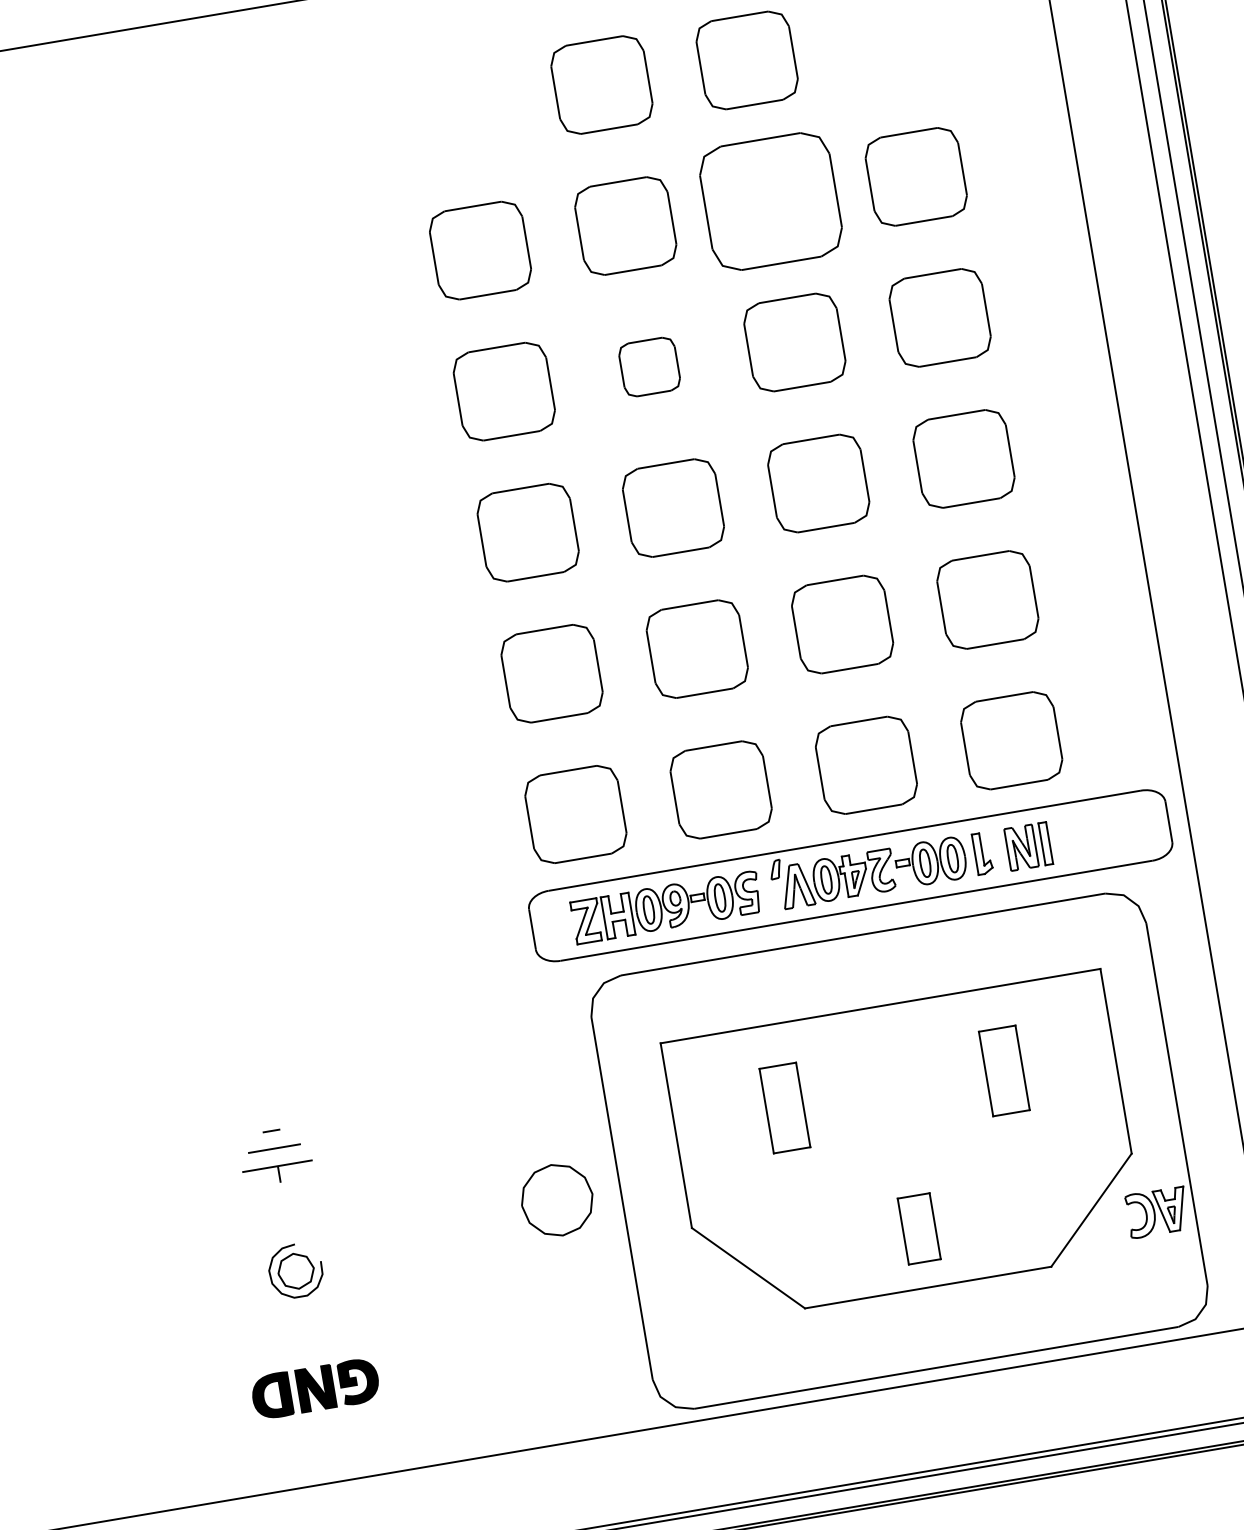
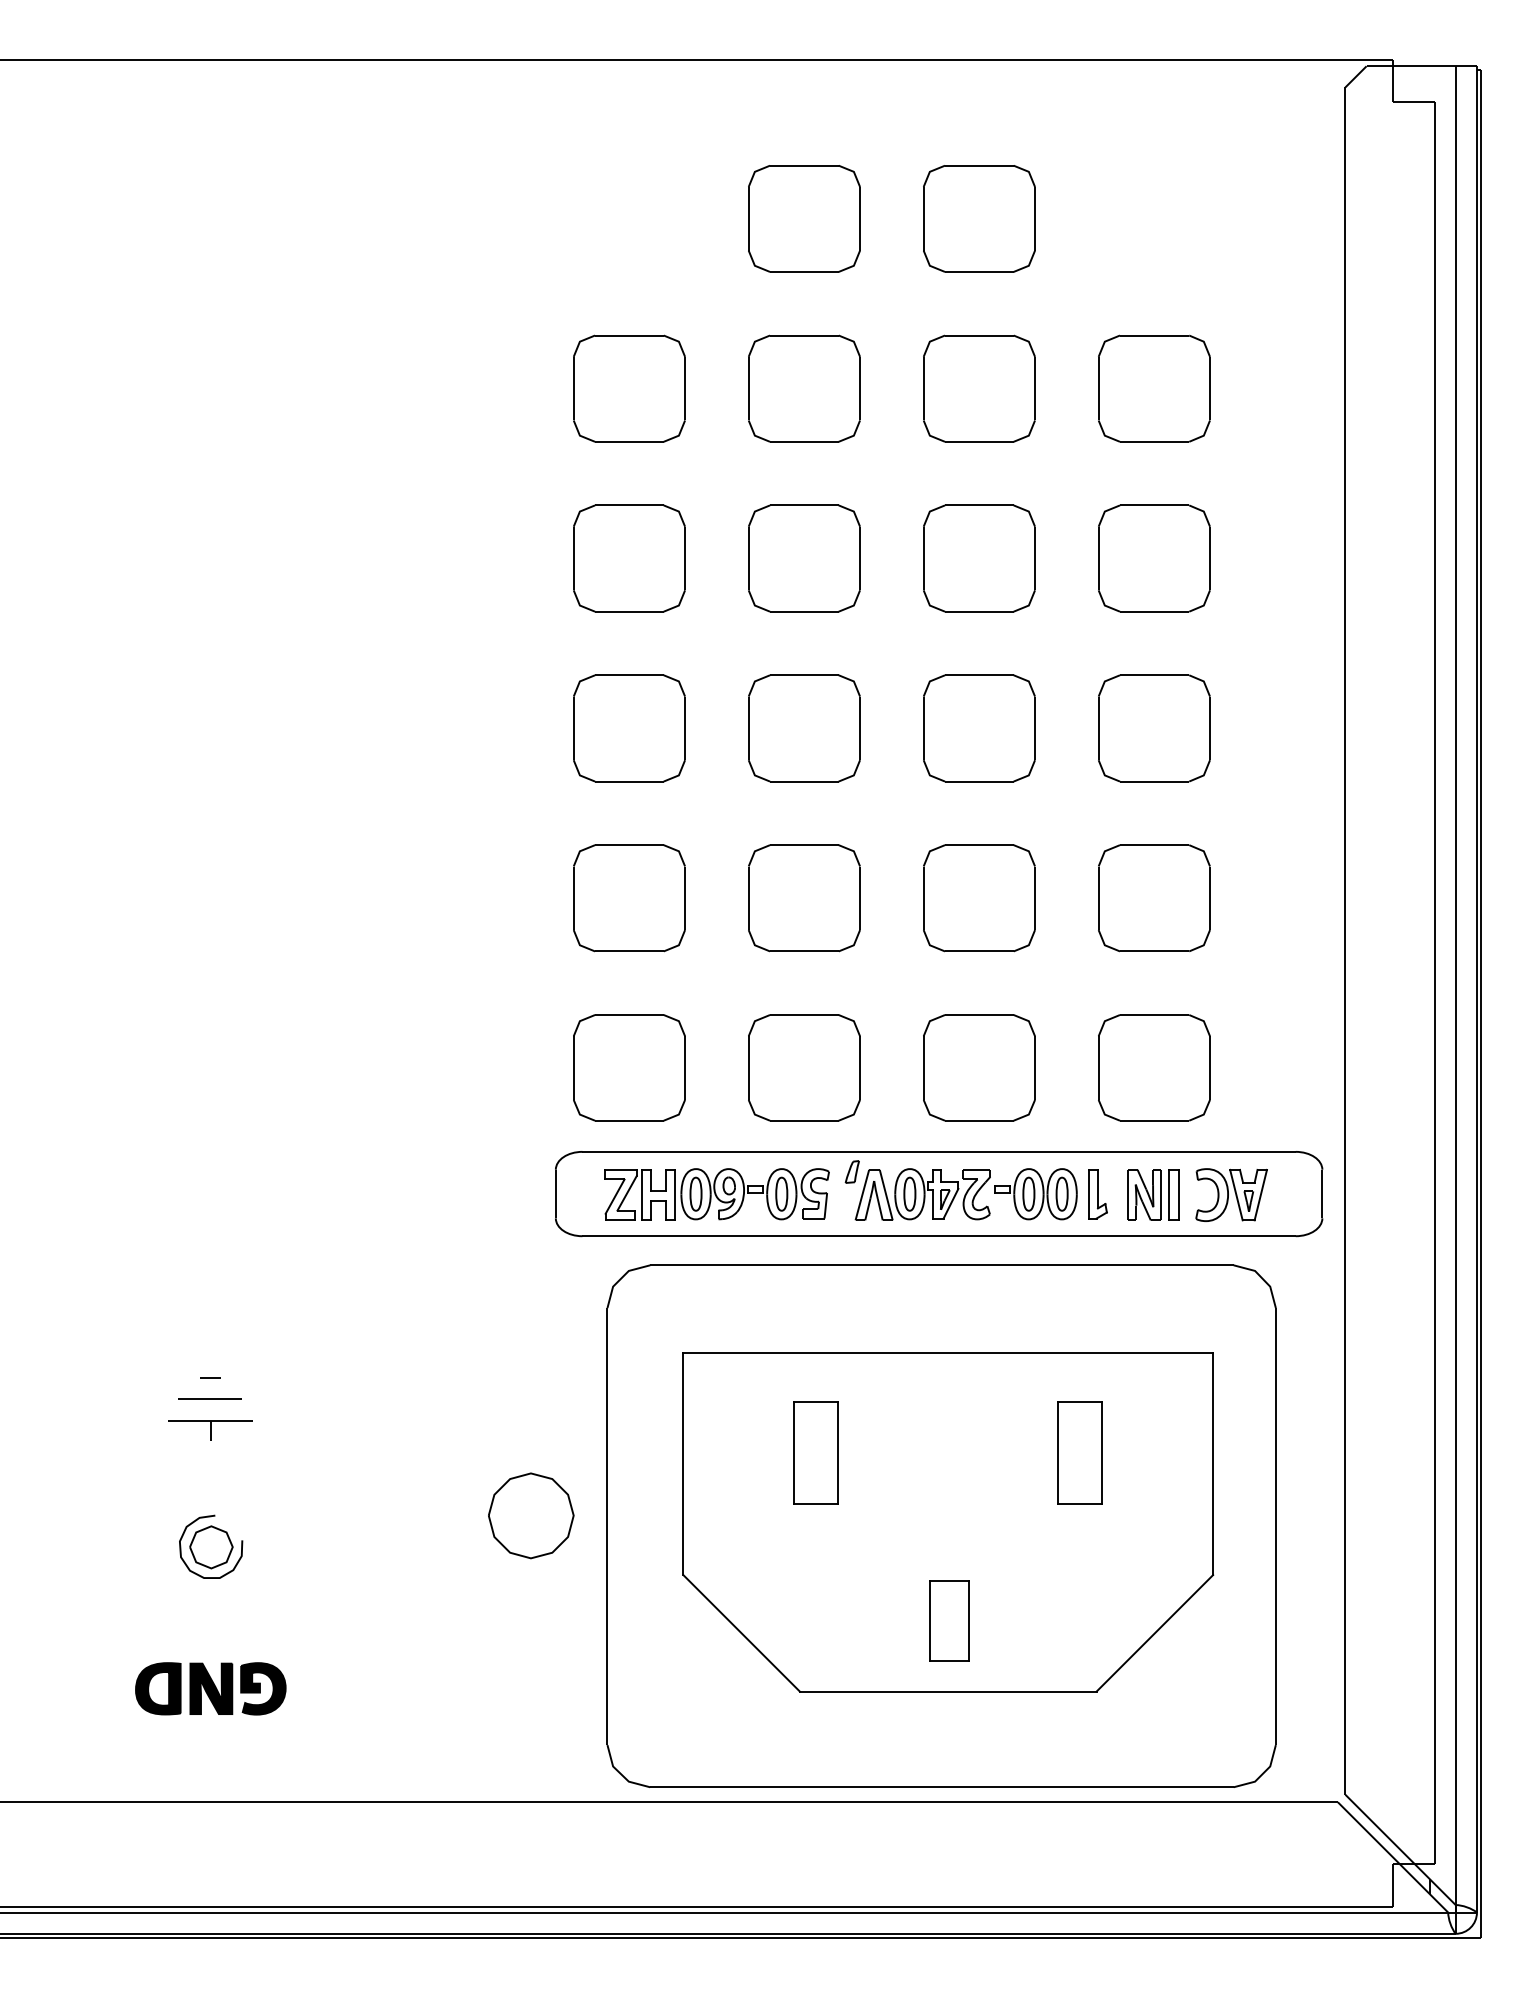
part: (771, 201) -> (979, 388), size x0.71
part: (649, 367) -> (804, 558), size x1.67
part: (1157, 1212) -> (1231, 1194), moved

